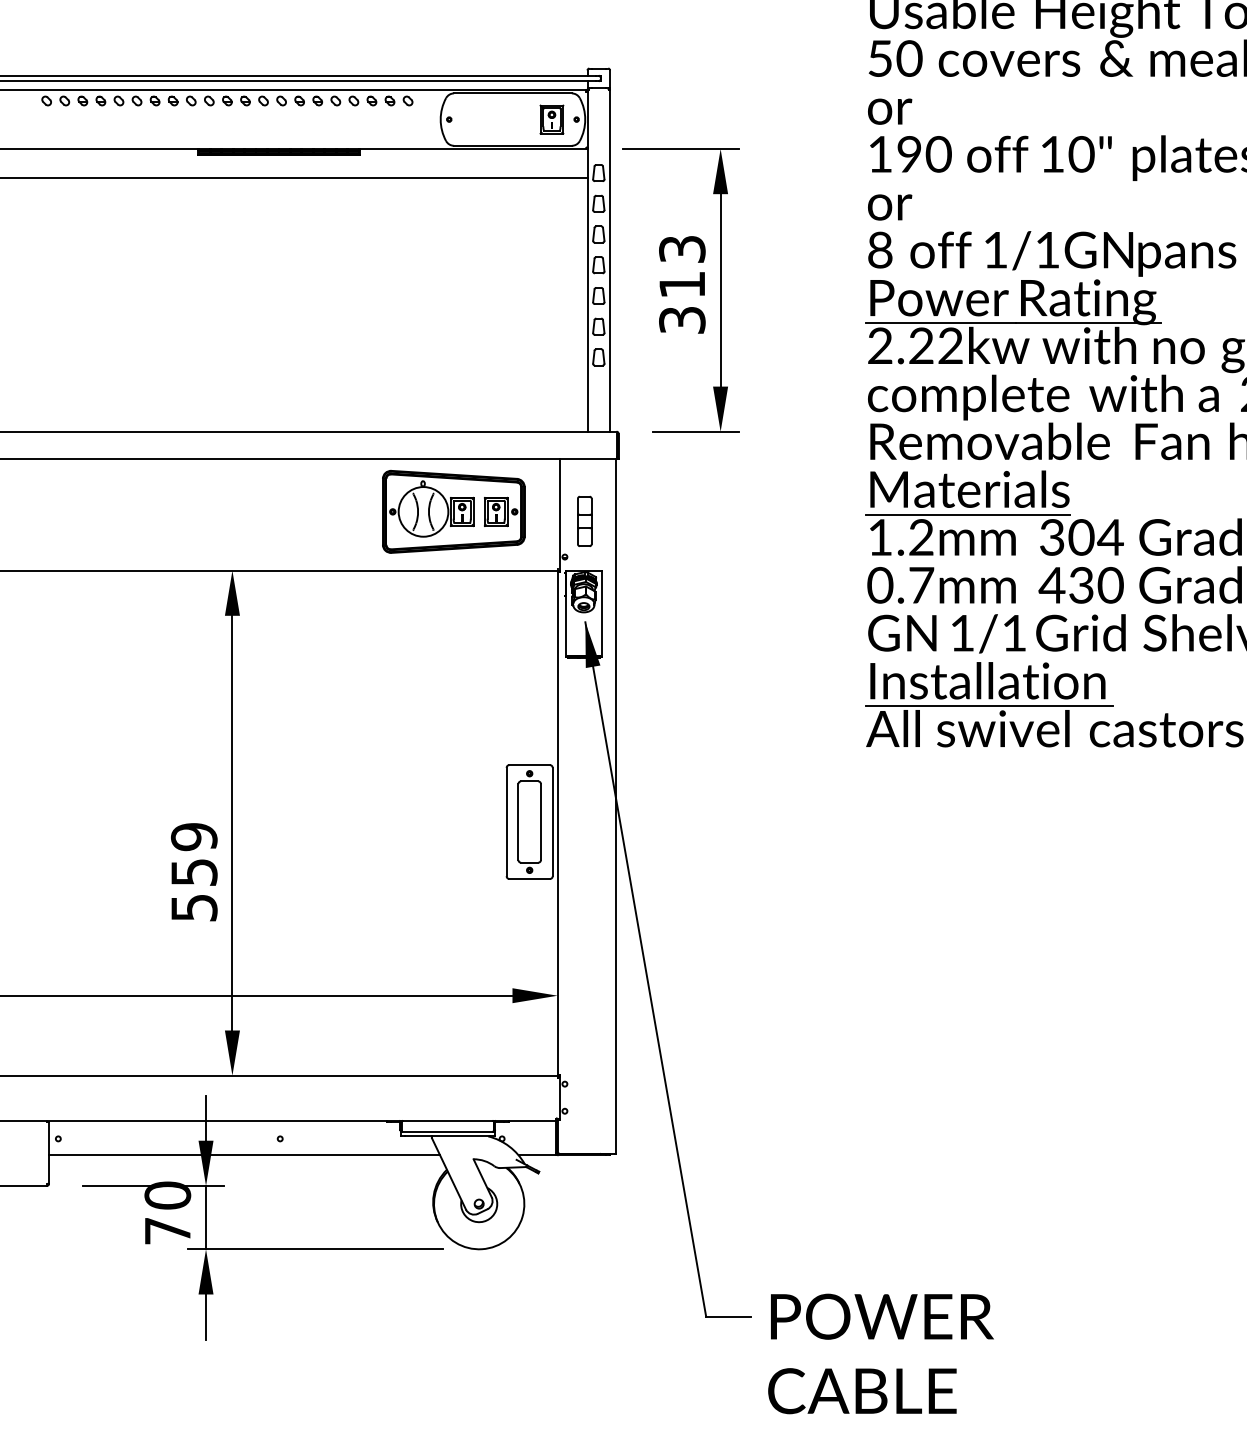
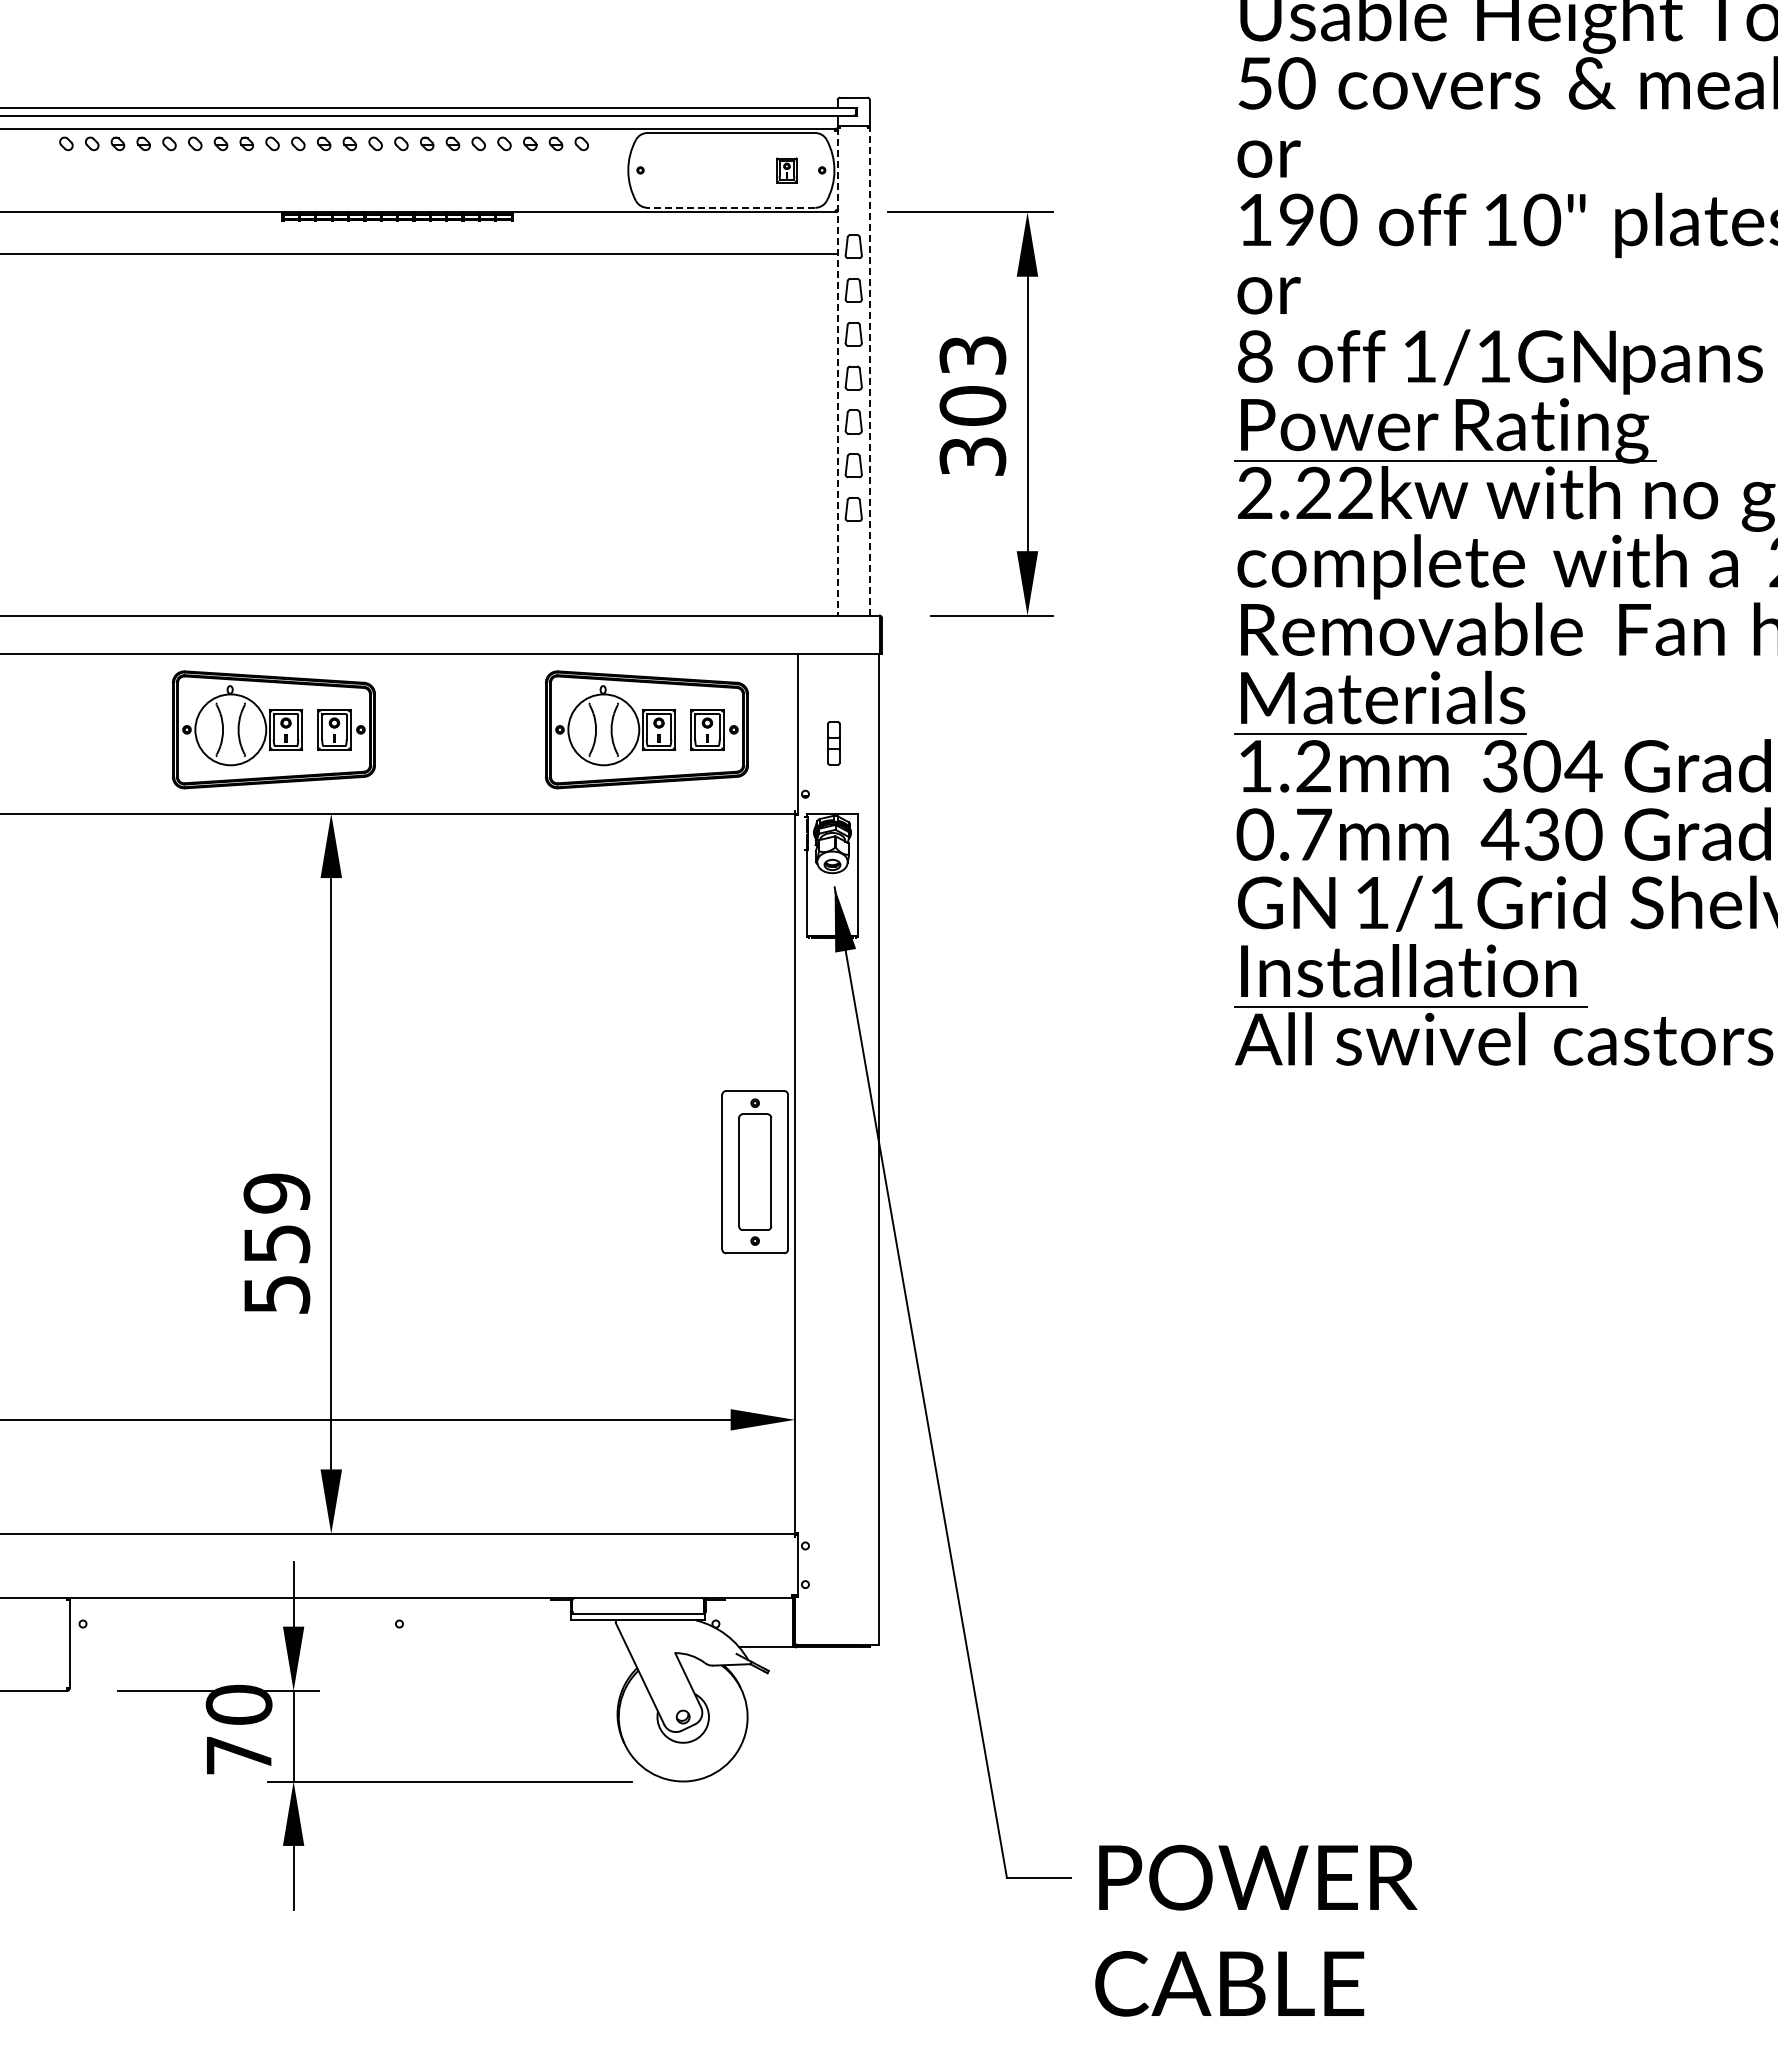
part: (551, 119) -> (786, 170), size x0.6
line: (512, 145) -> (730, 207), solid -> dashed
line: (587, 260) -> (837, 371), solid -> dashed
line: (609, 260) -> (869, 371), solid -> dashed
text: (682, 284) -> (972, 405), 313 -> 303
part: (191, 511) -> (273, 729), added
part: (584, 521) -> (833, 743), size x0.6
line: (244, 1155) -> (348, 1647), removed

